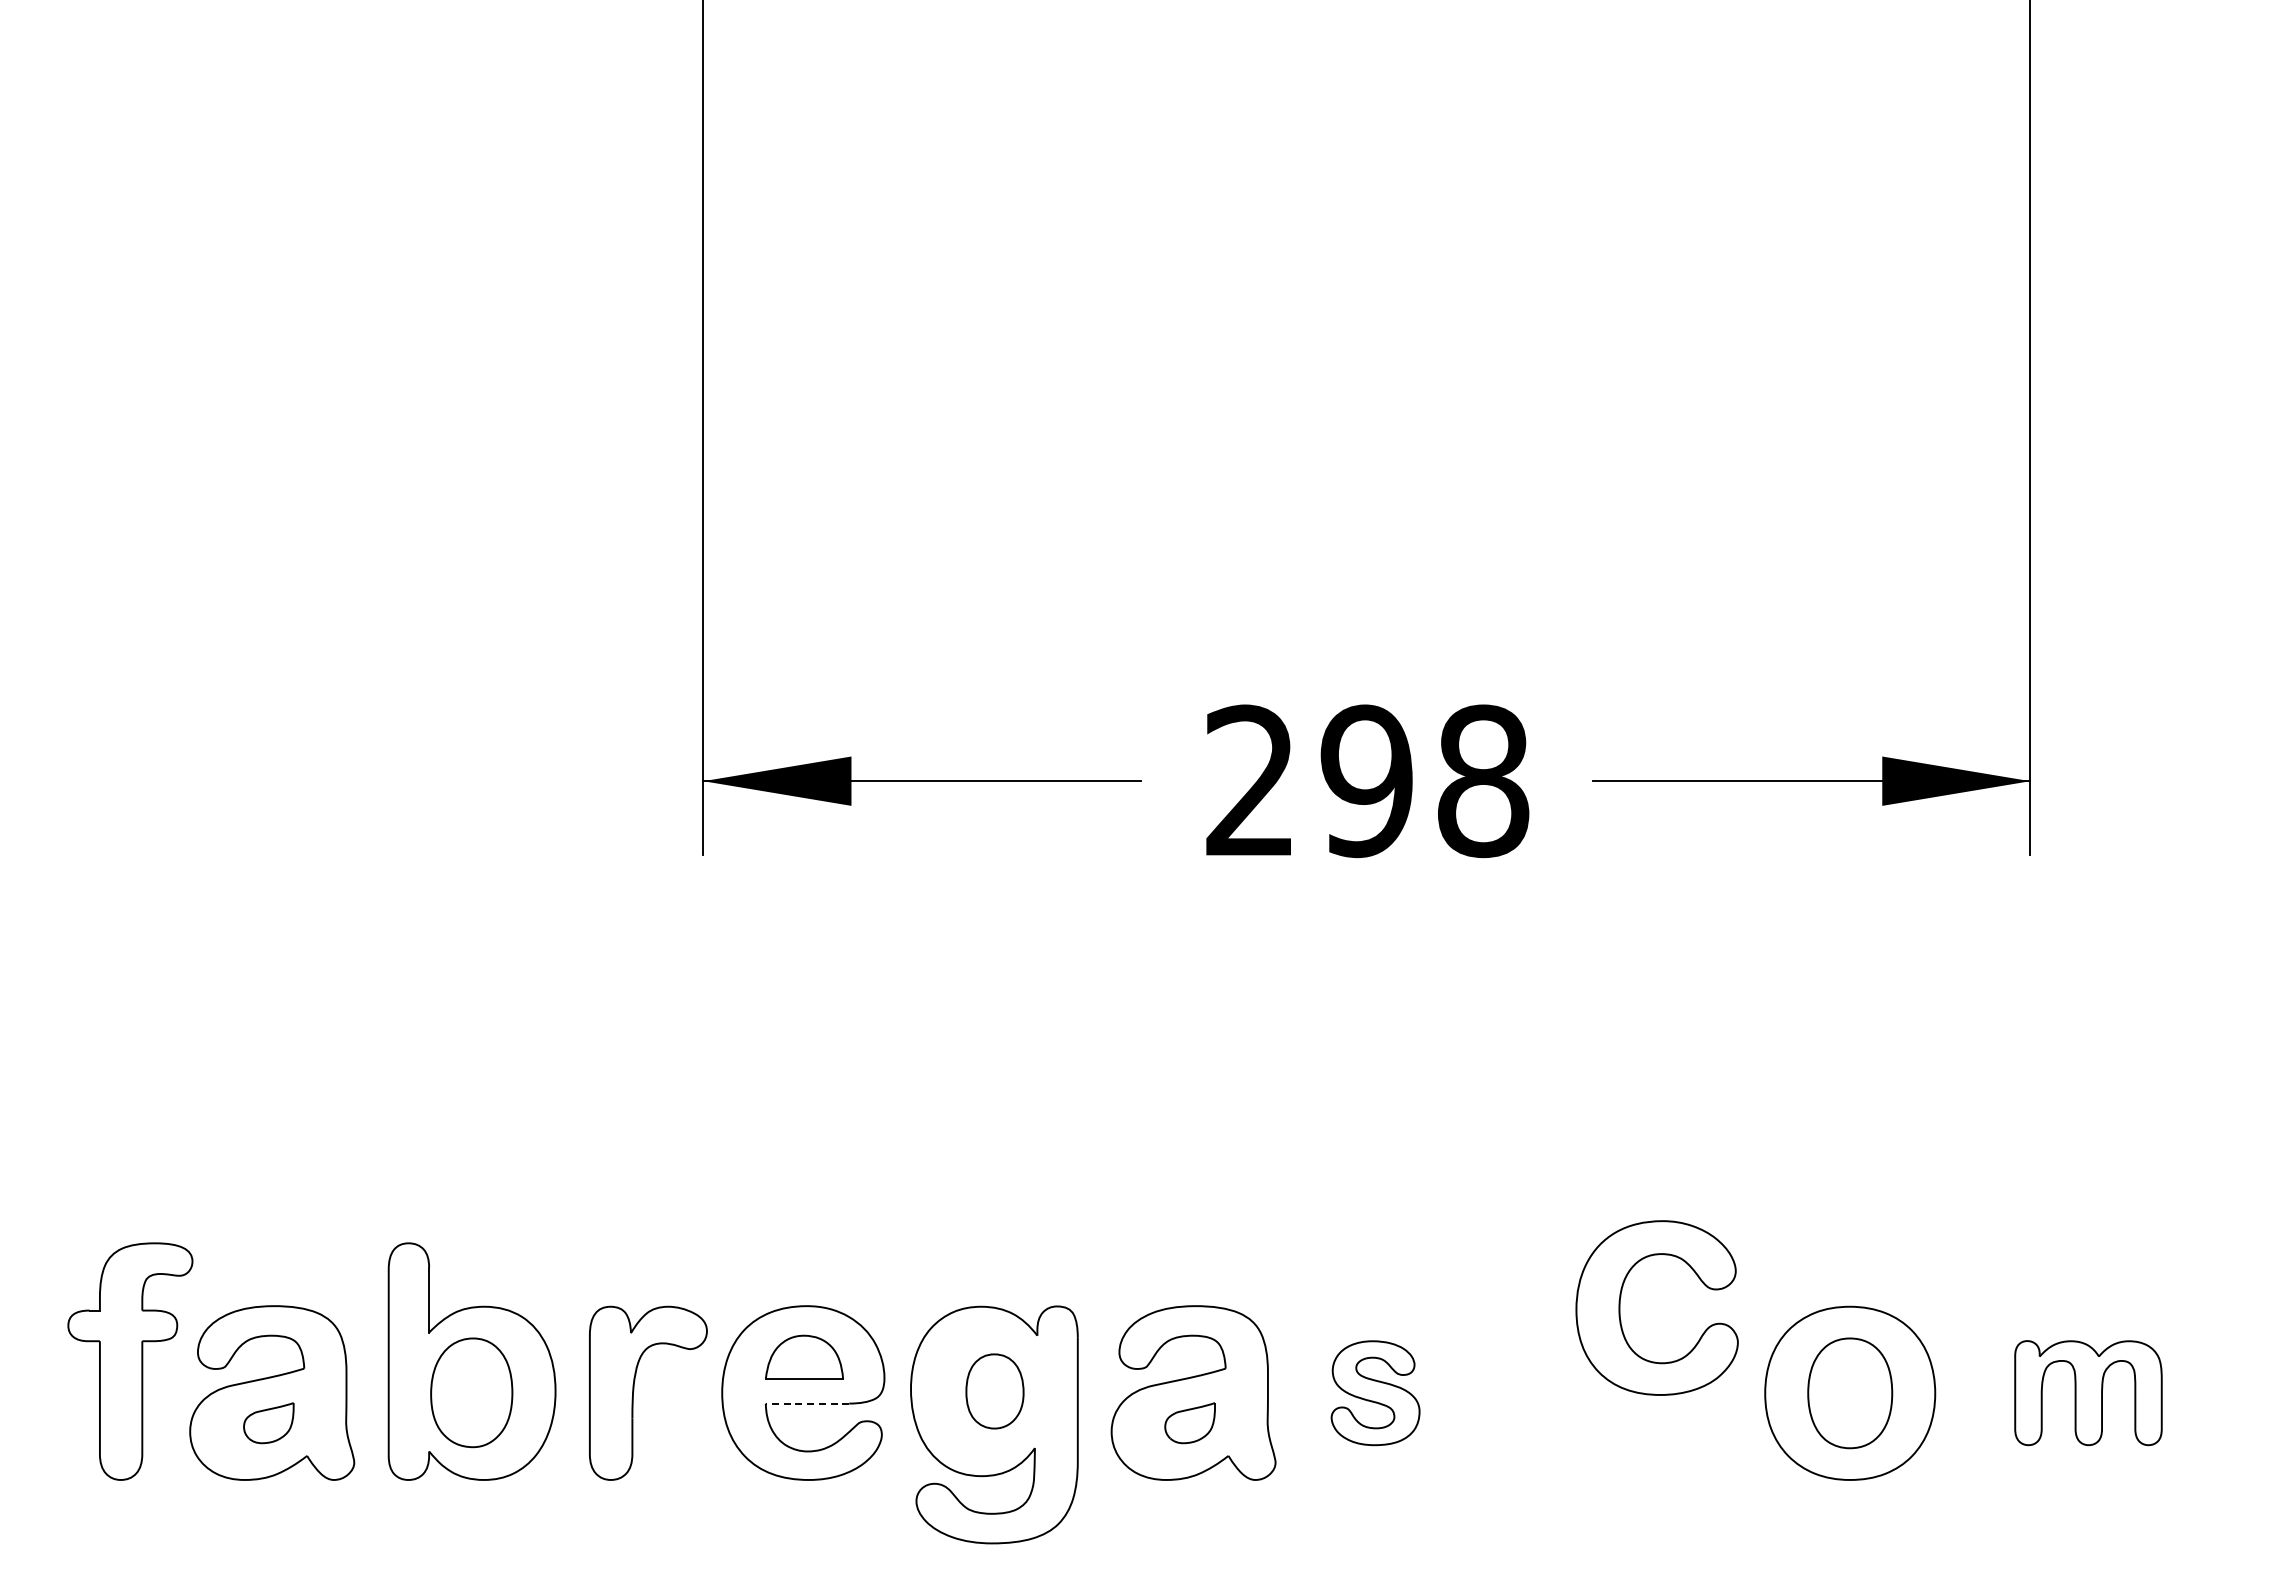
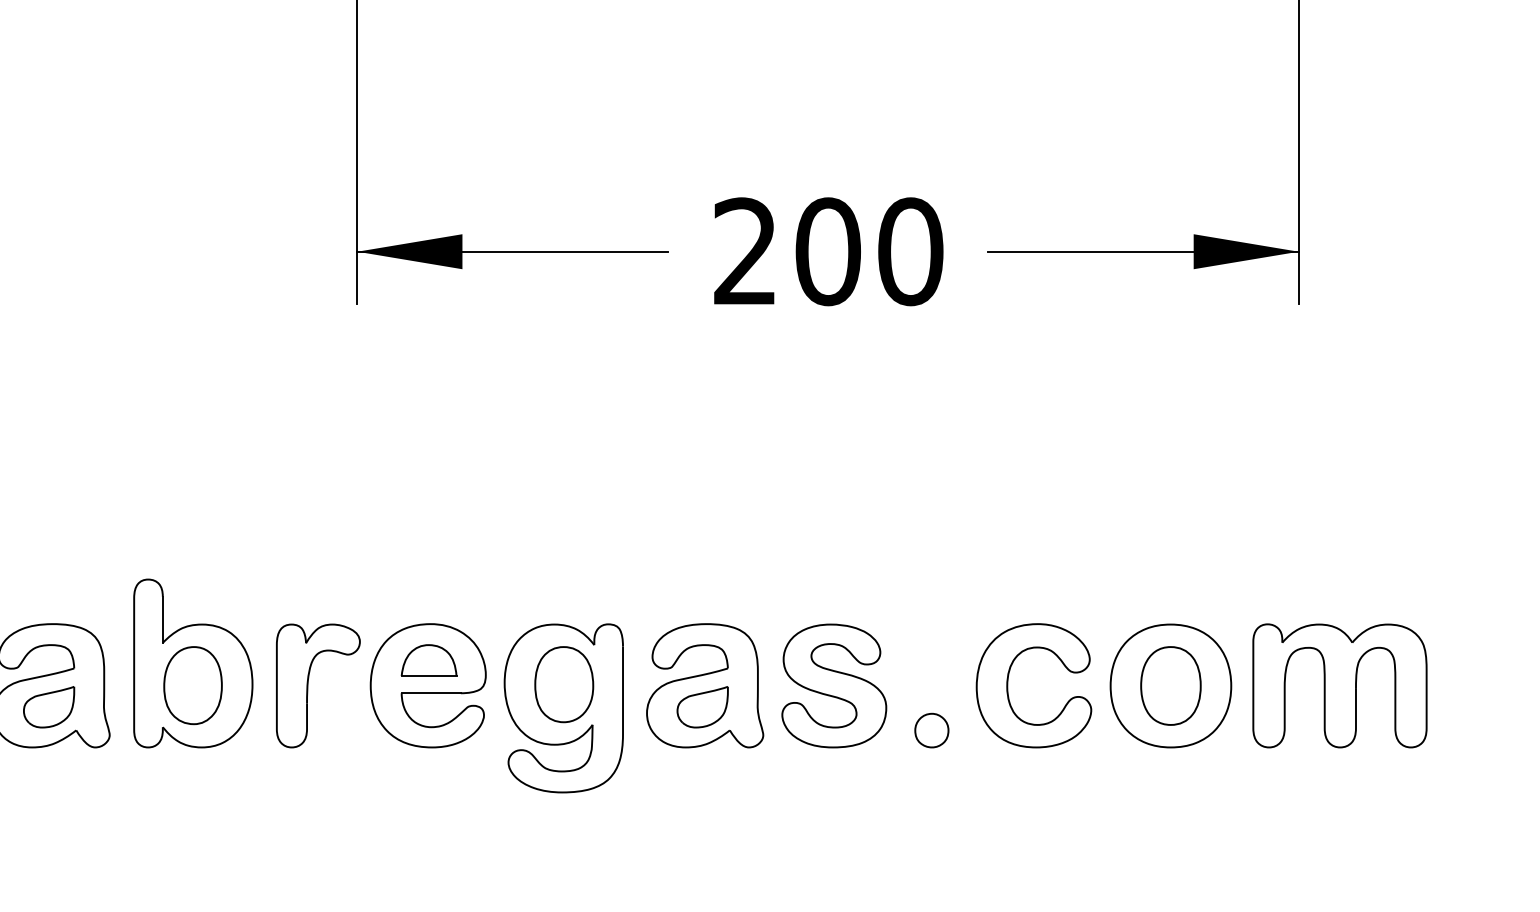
text: (1424, 781) -> (868, 251), 298 -> 200
part: (1620, 1307) -> (1007, 685), moved
part: (994, 1391) -> (563, 684), size x1.43
part: (1375, 1392) -> (834, 685), size x1.67
part: (2088, 1392) -> (1339, 685), size x1.67
line: (807, 1403) -> (431, 693), dashed -> solid
part: (268, 1422) -> (48, 706), size x1.43
part: (1189, 1422) -> (702, 706), size x1.43
part: (1513, 1455) -> (932, 730), added

